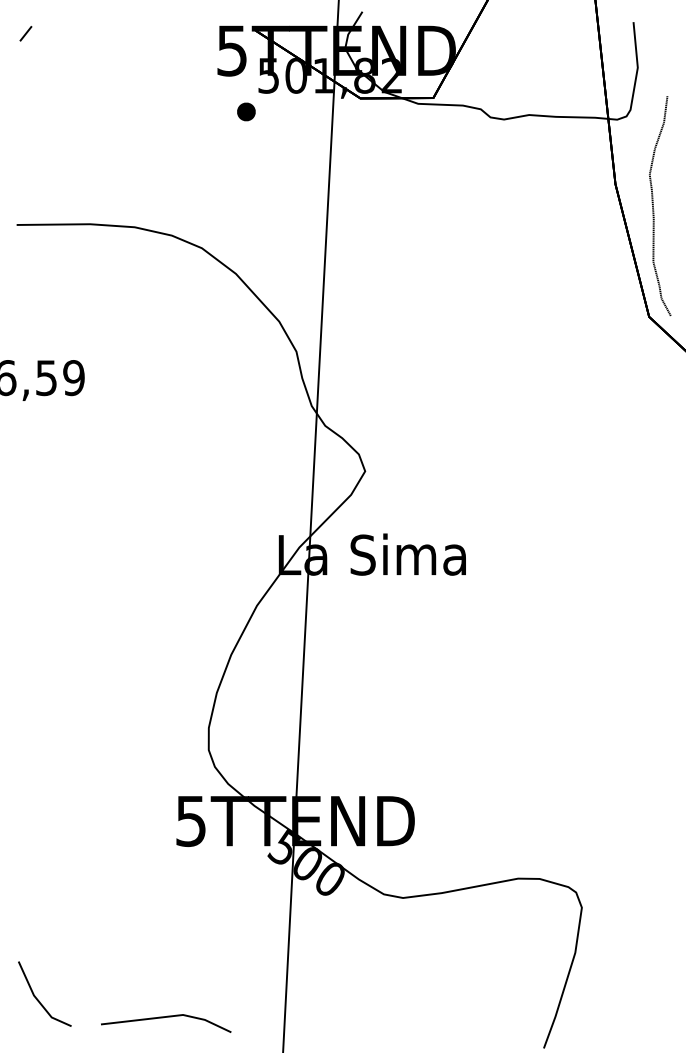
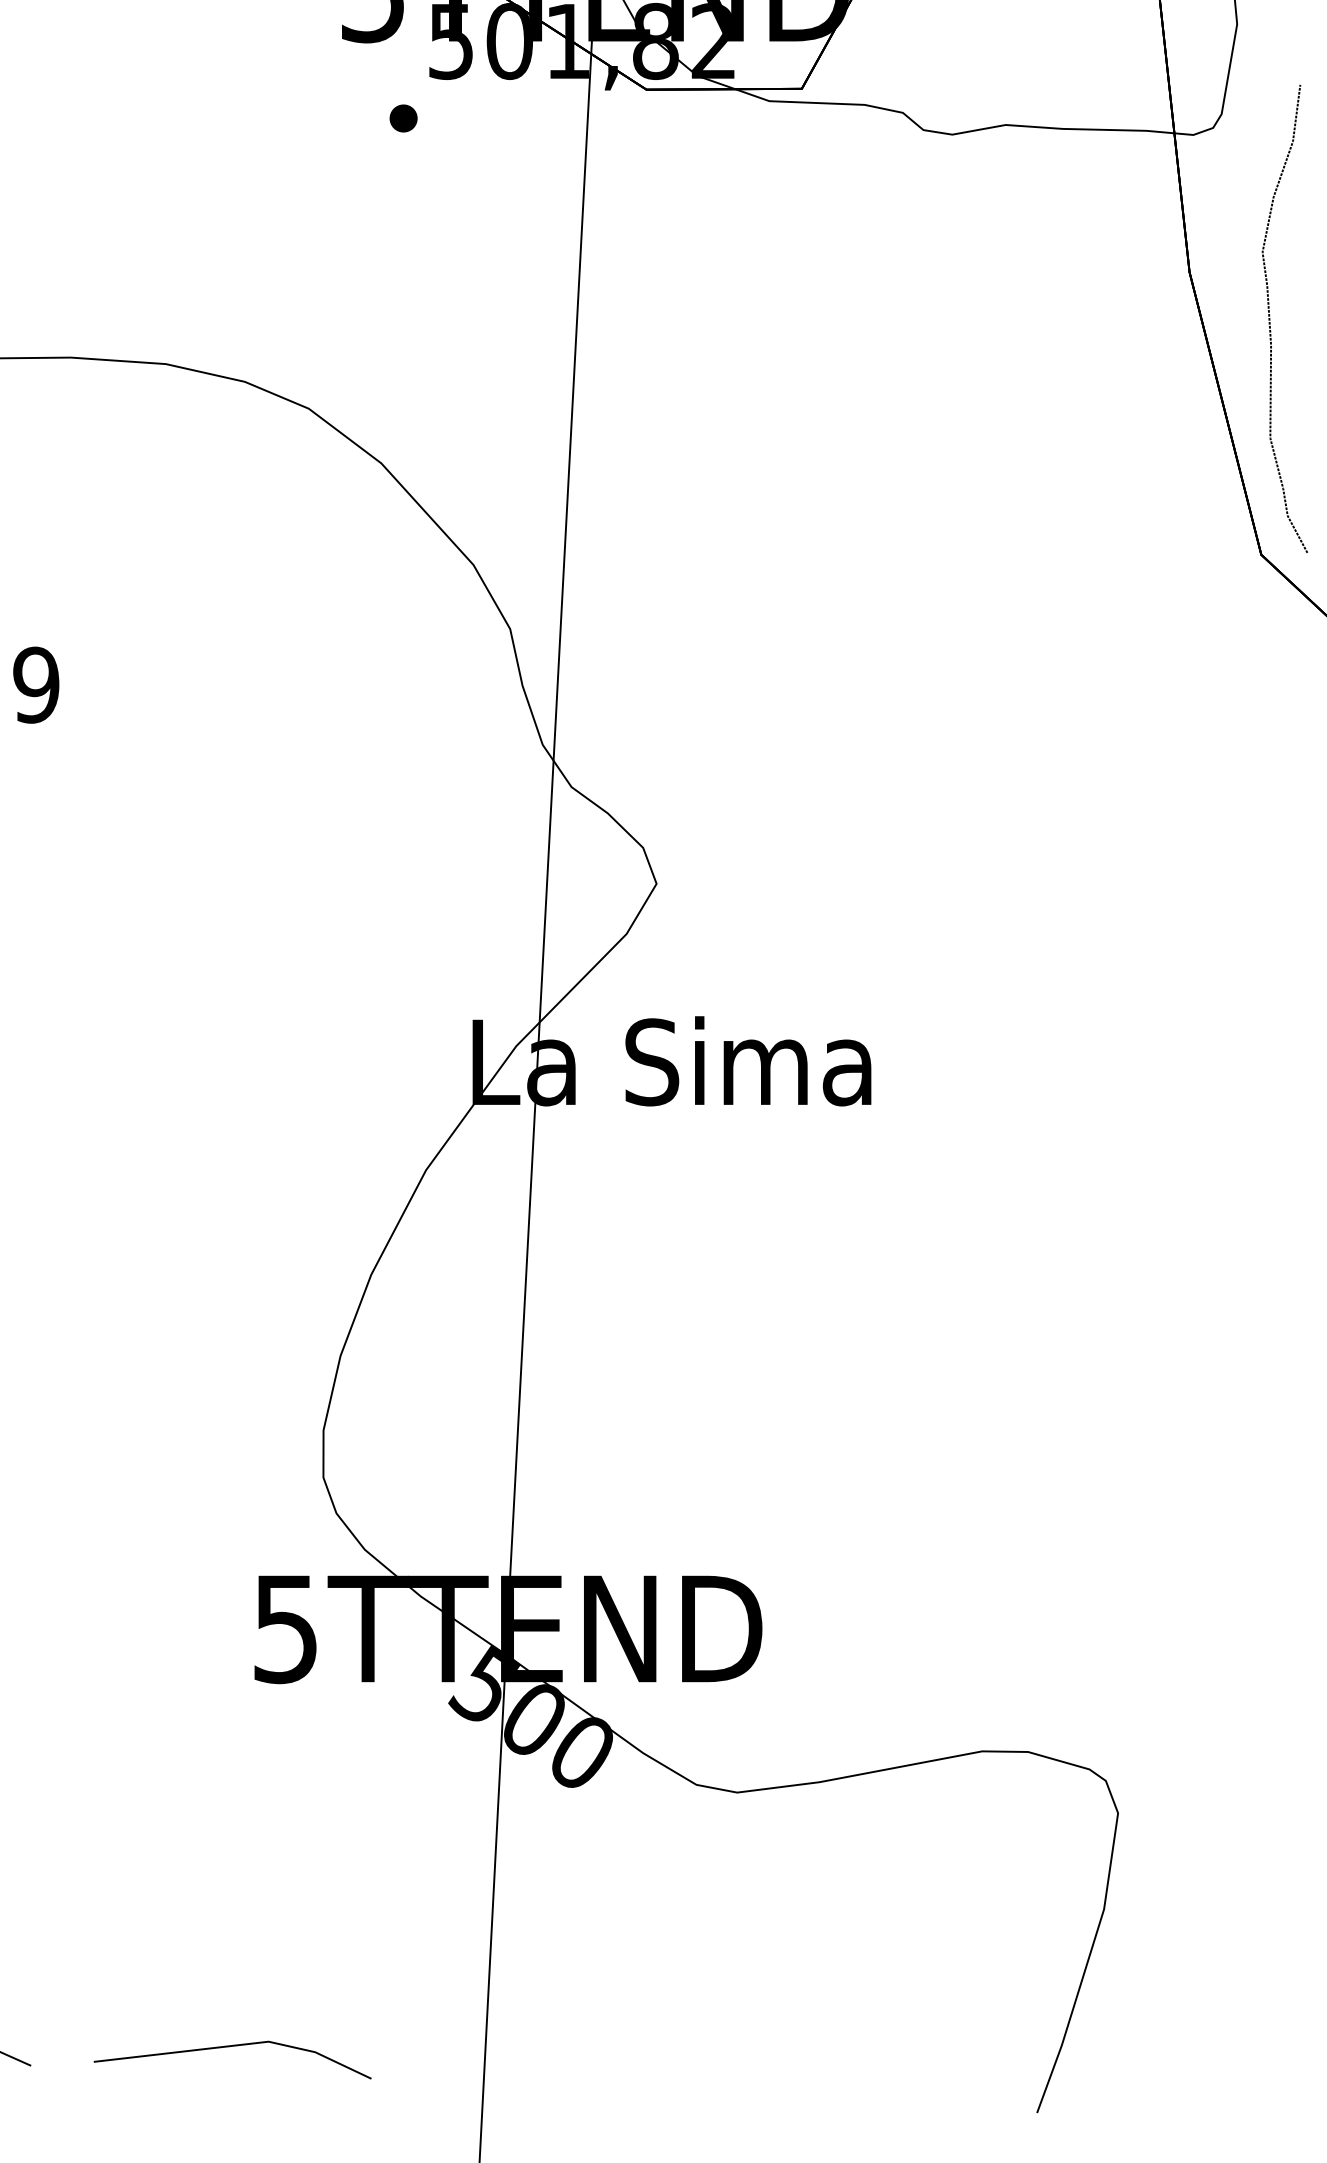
part: (246, 111) -> (403, 117), size x0.7

